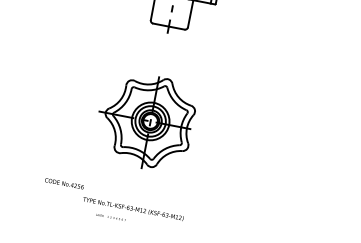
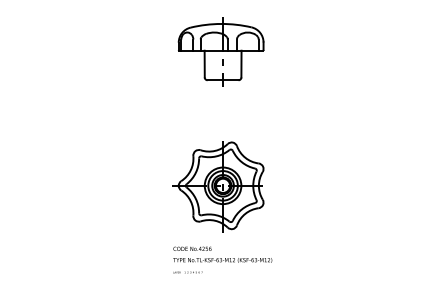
part: (145, 121) -> (218, 186), moved
text: (64, 183) -> (192, 248), moved
text: (110, 217) -> (187, 272), moved

